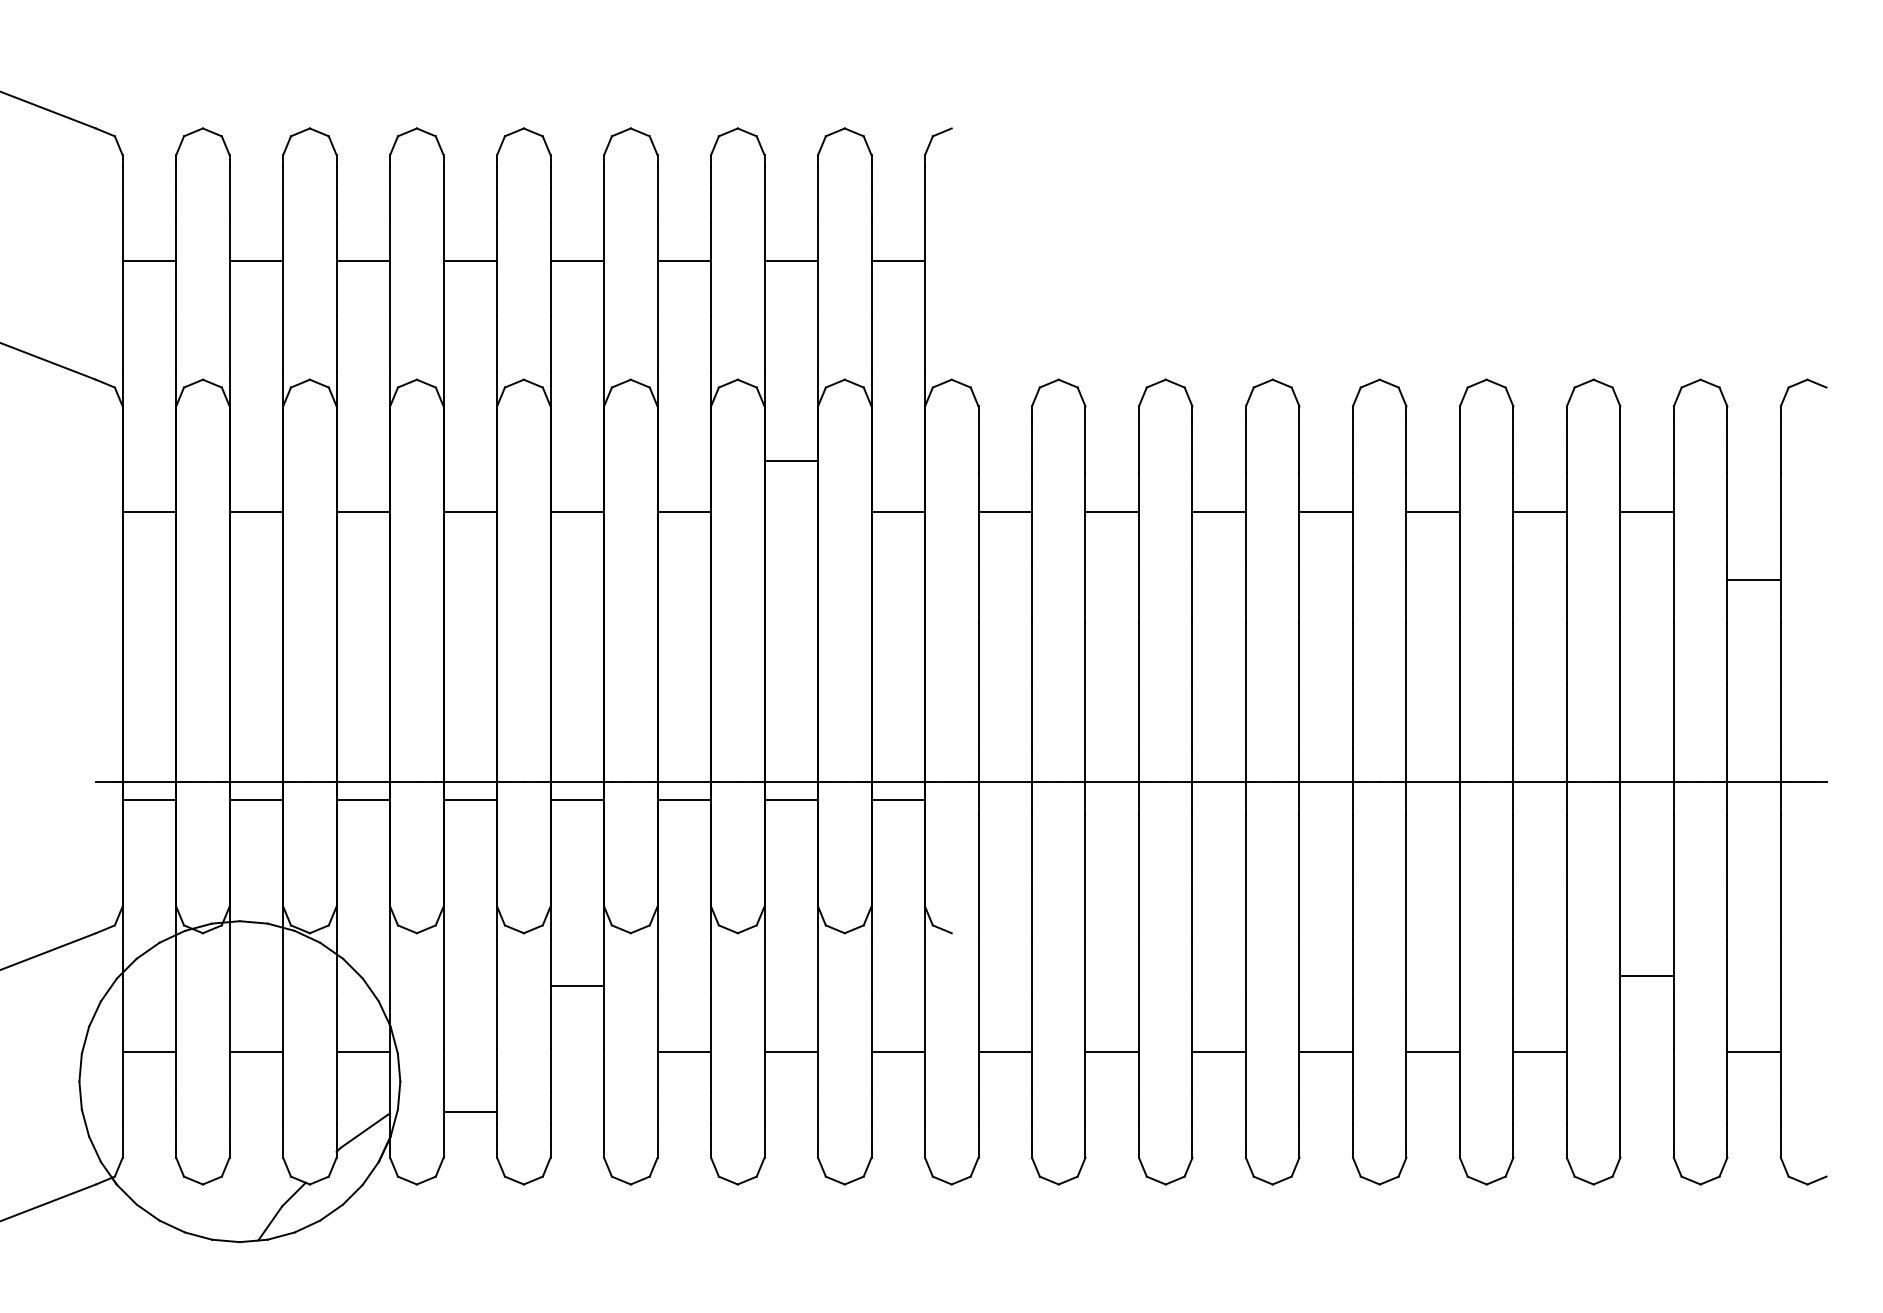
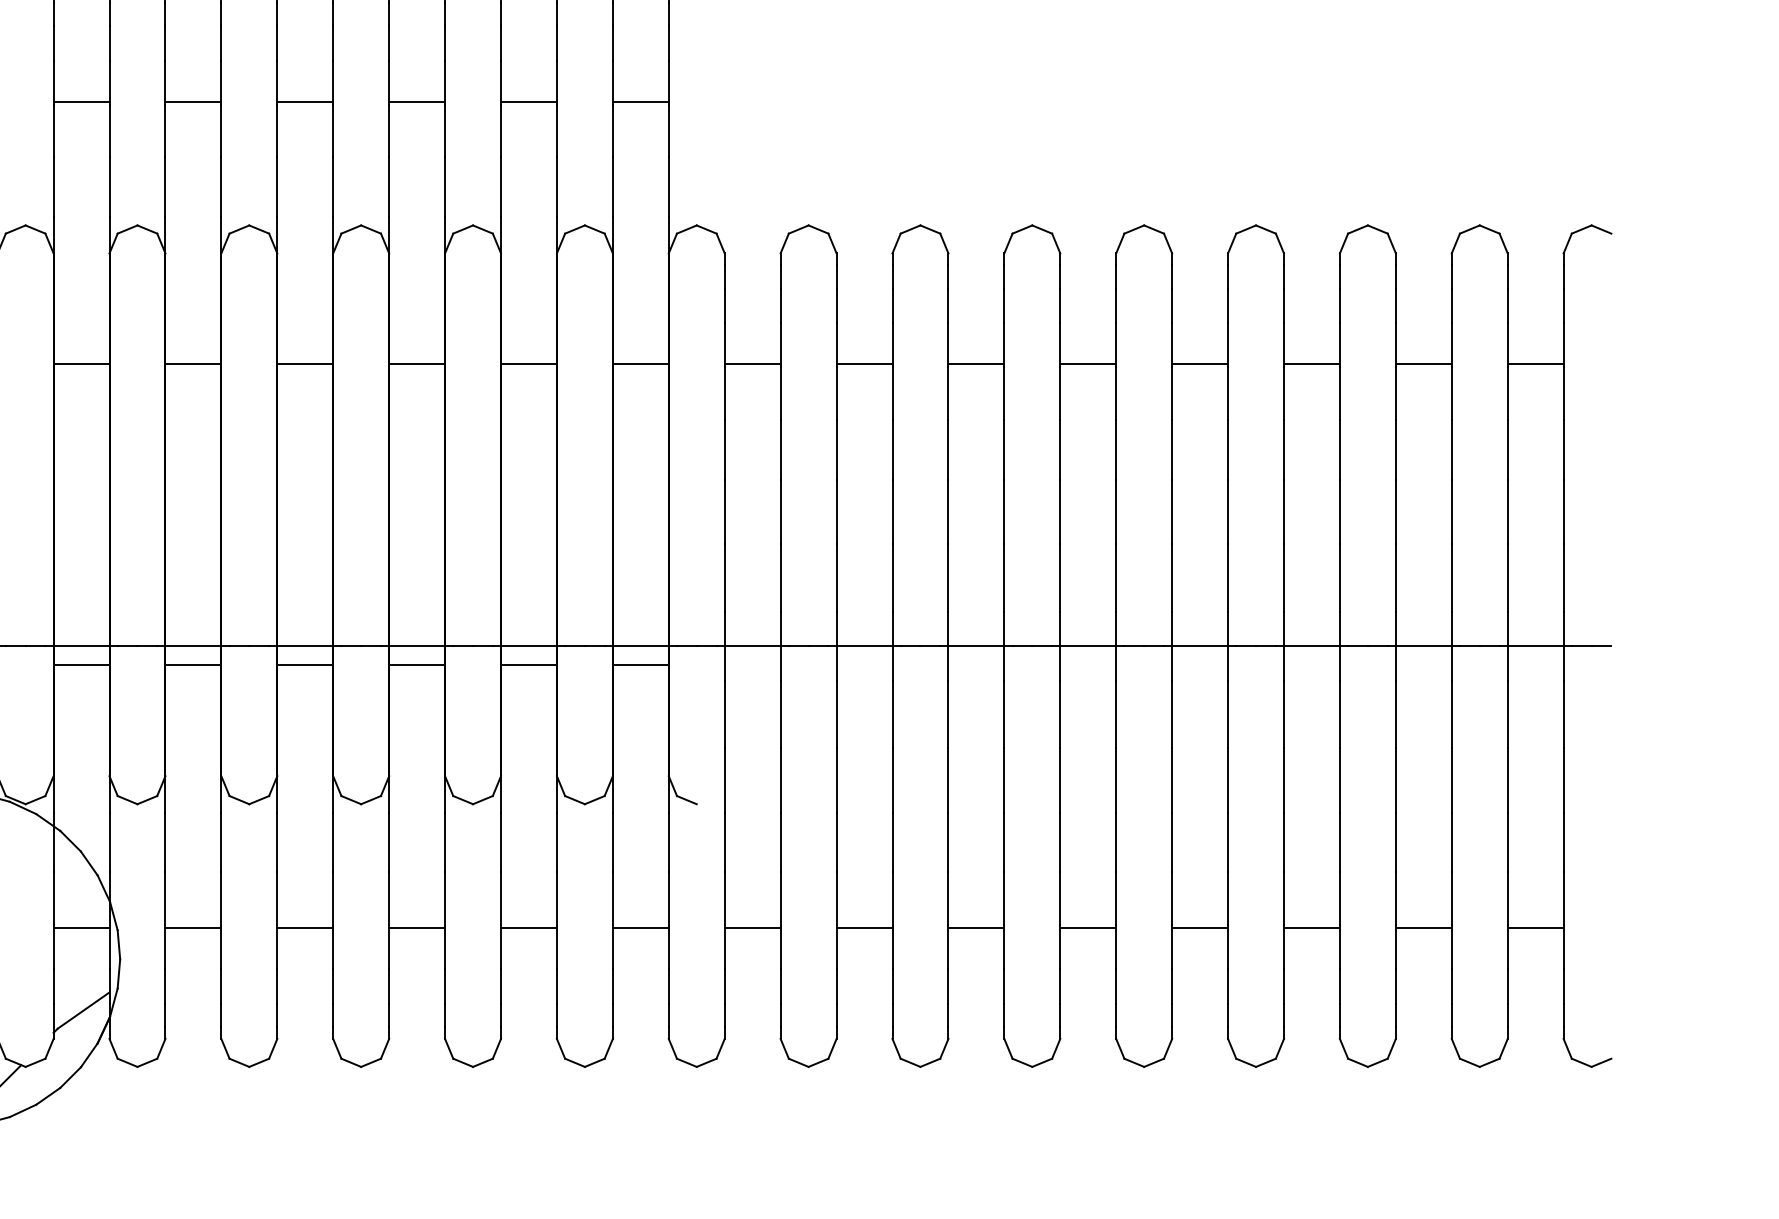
line: (791, 461) -> (529, 364), moved
line: (1753, 580) -> (1535, 364), moved
line: (1646, 975) -> (1423, 927), moved
line: (577, 985) -> (305, 927), moved
line: (470, 1111) -> (193, 927), moved

